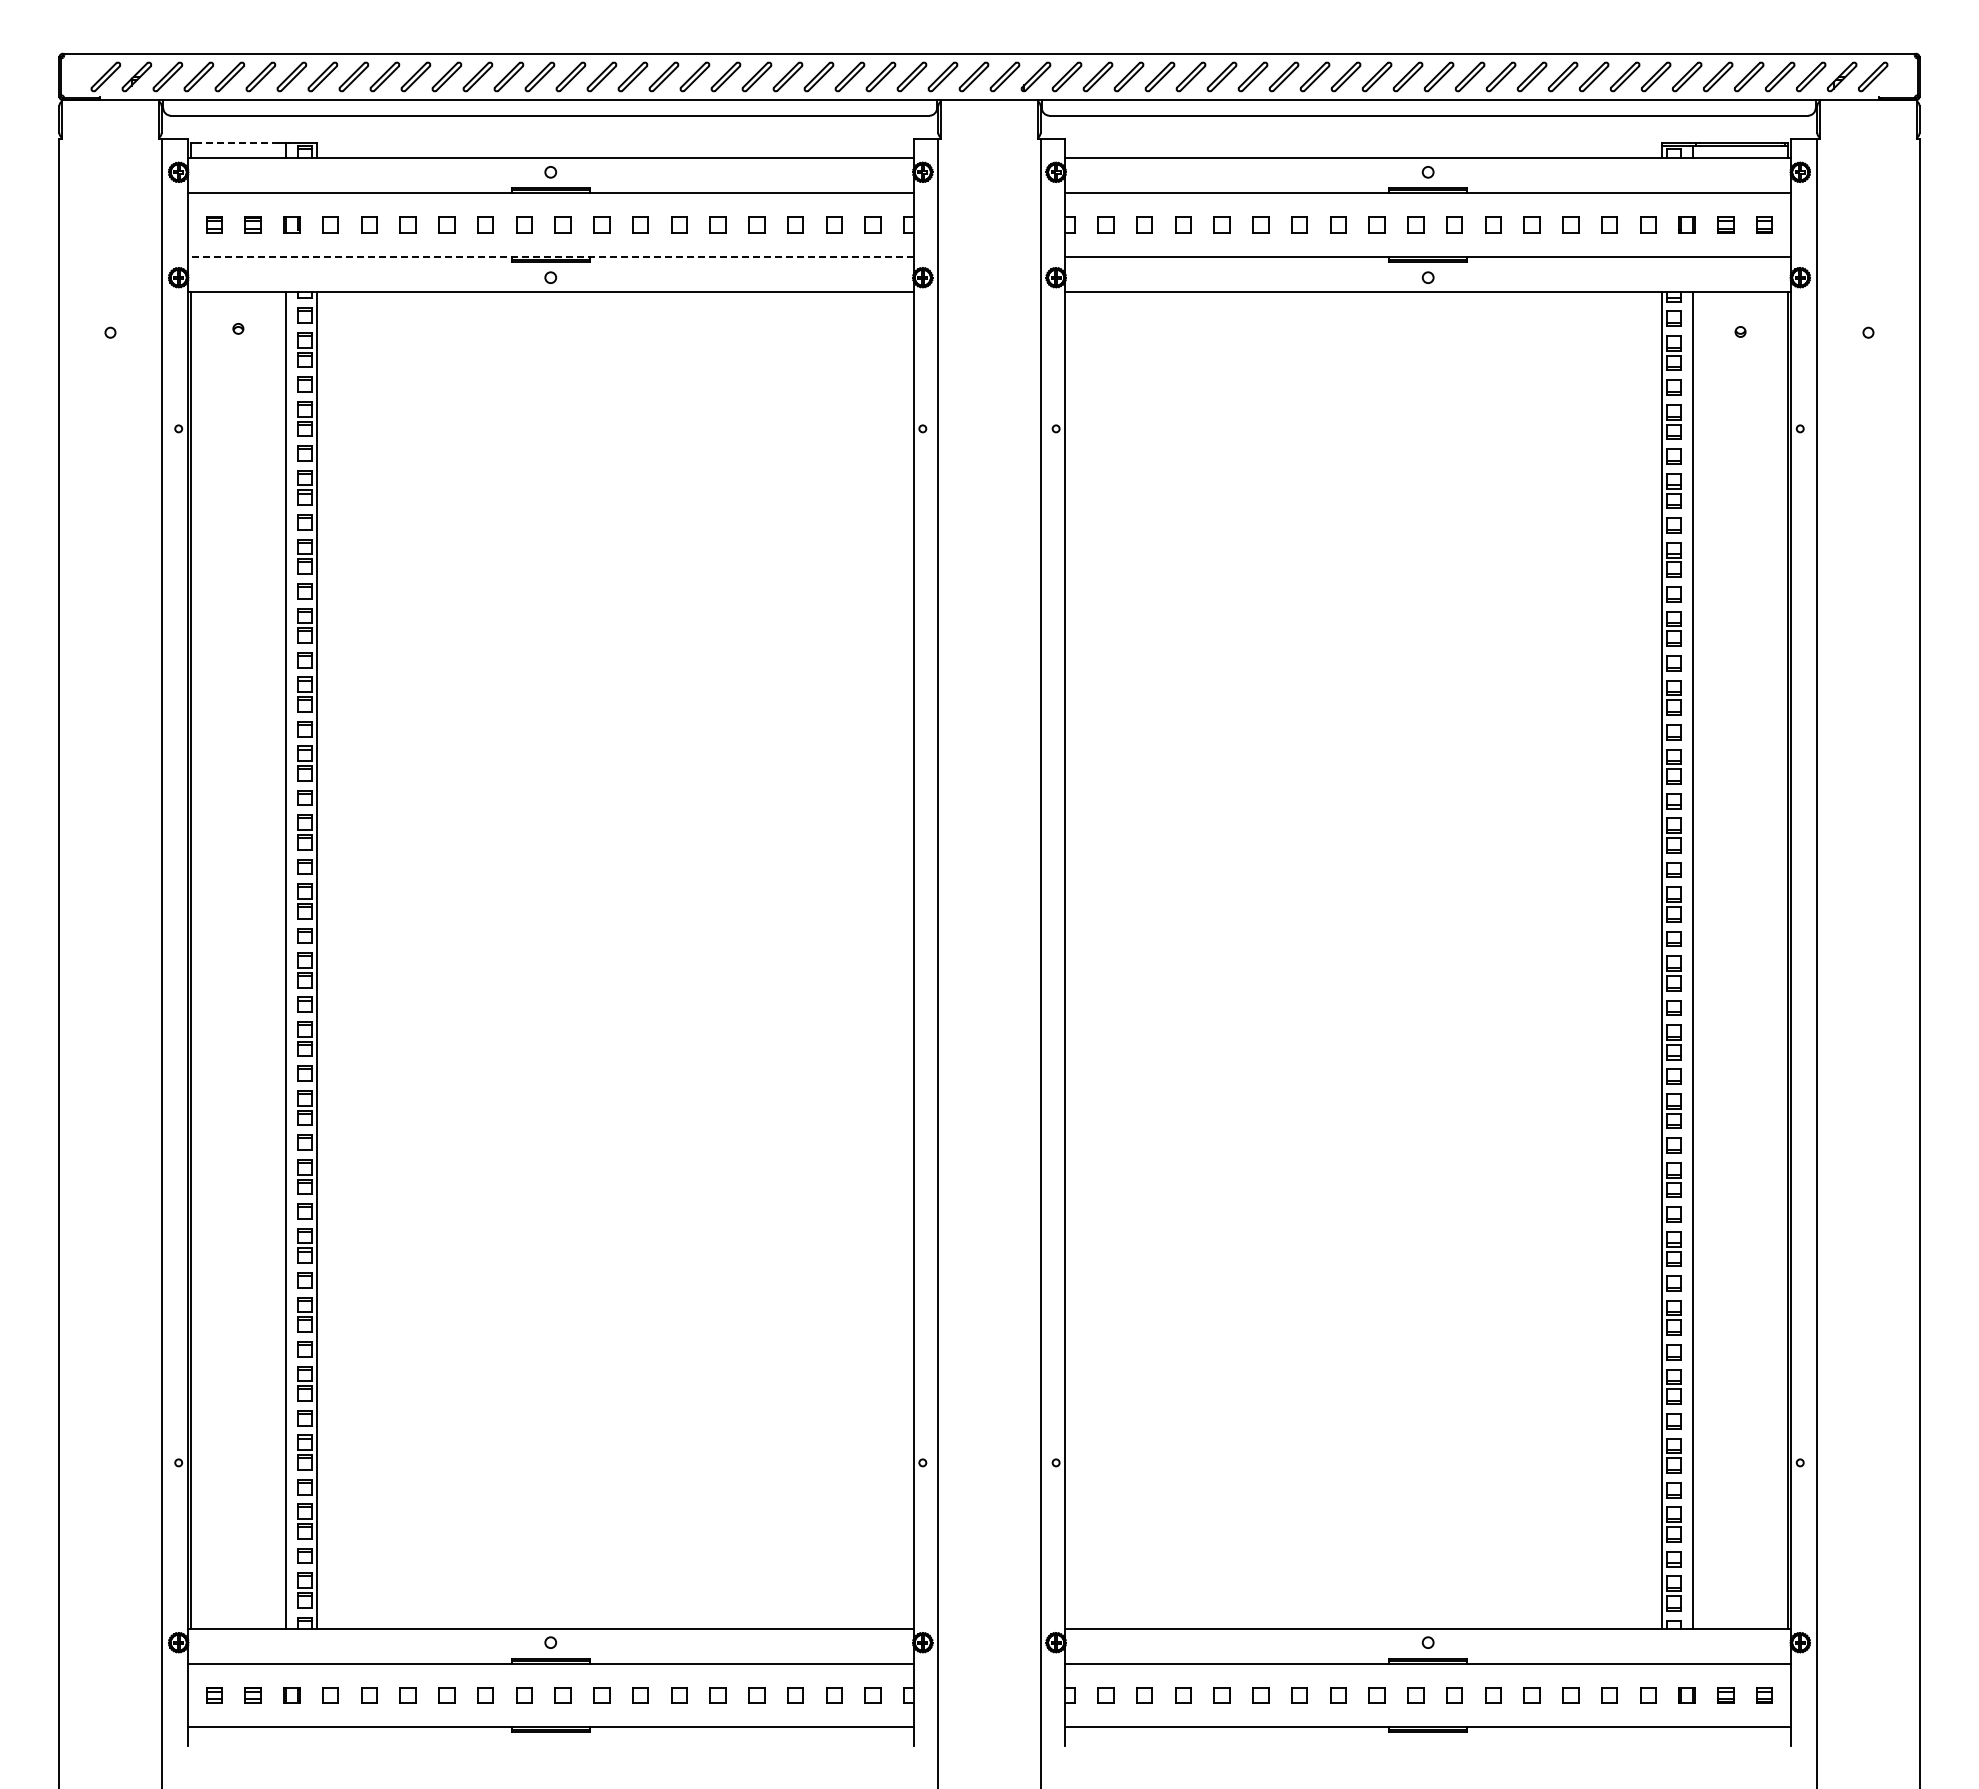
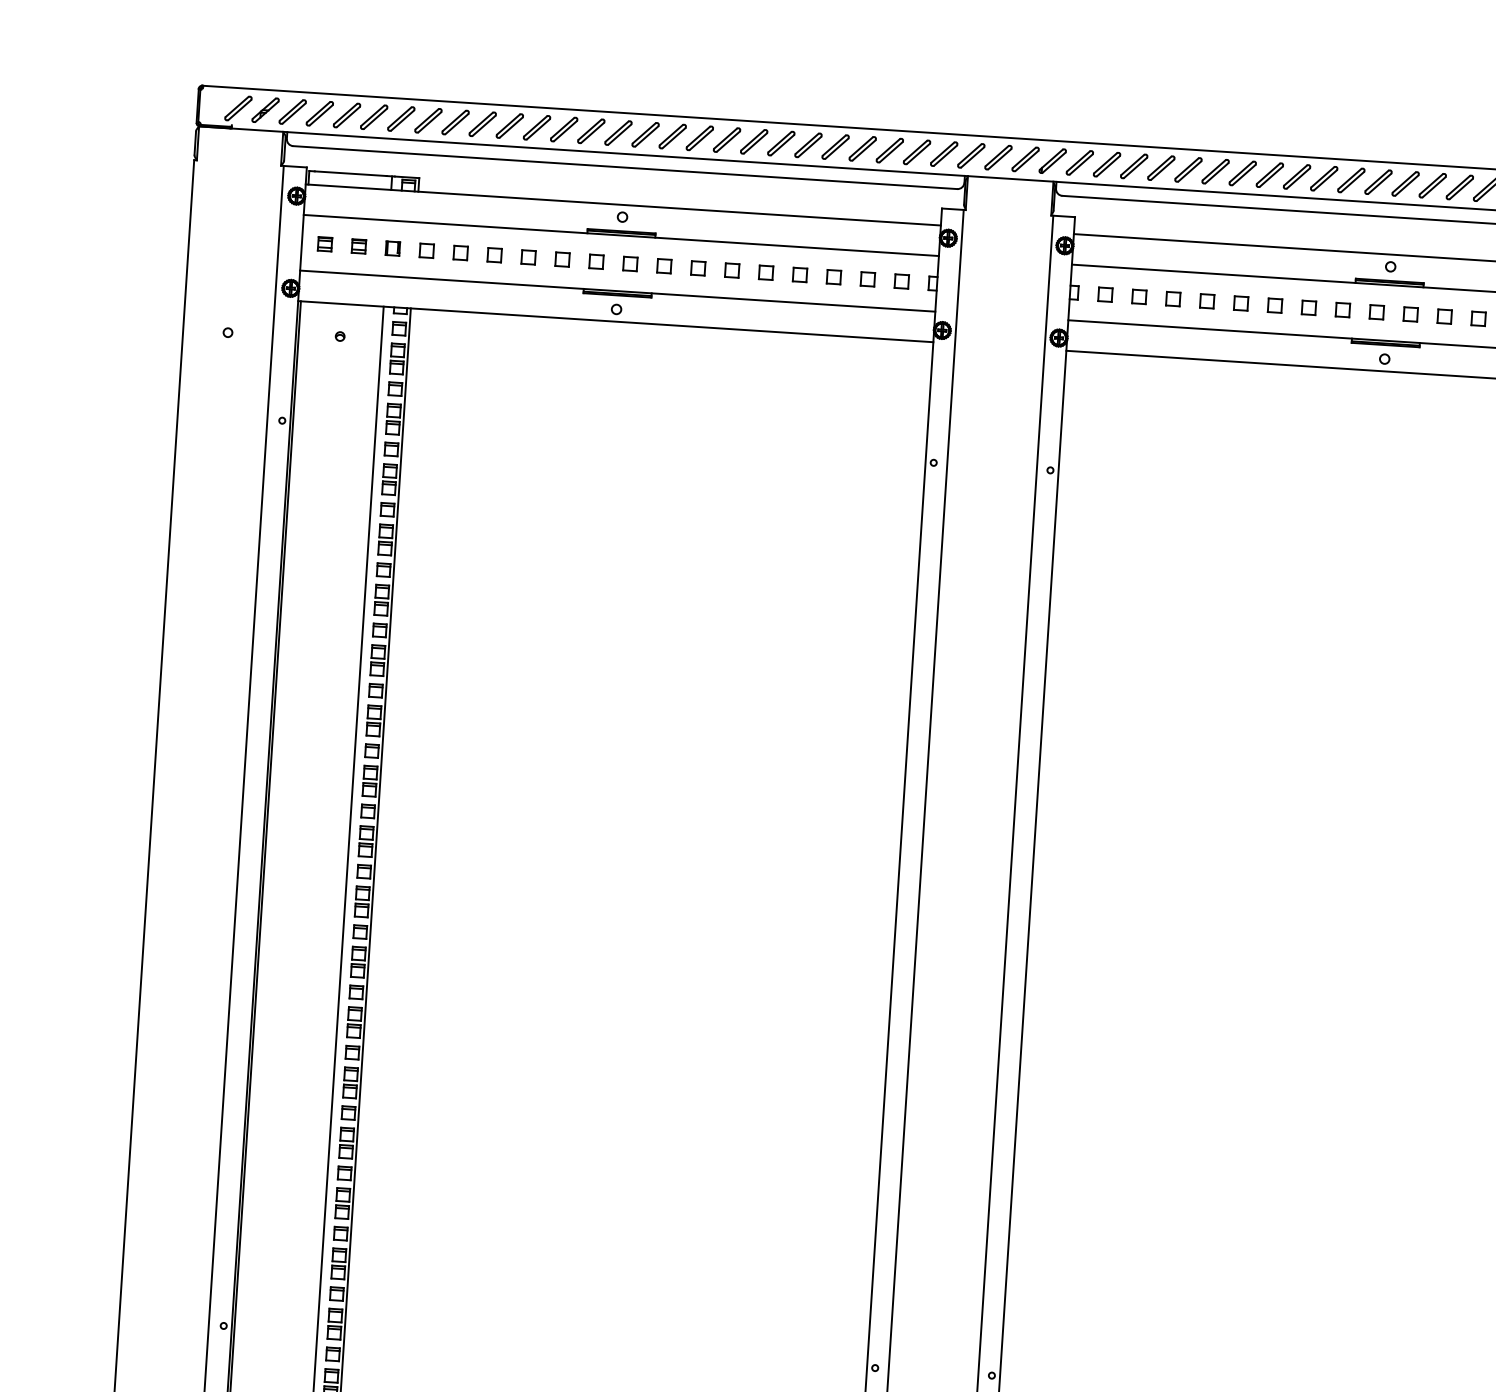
line: (237, 142) -> (349, 173), dashed -> solid
line: (550, 256) -> (617, 290), dashed -> solid

